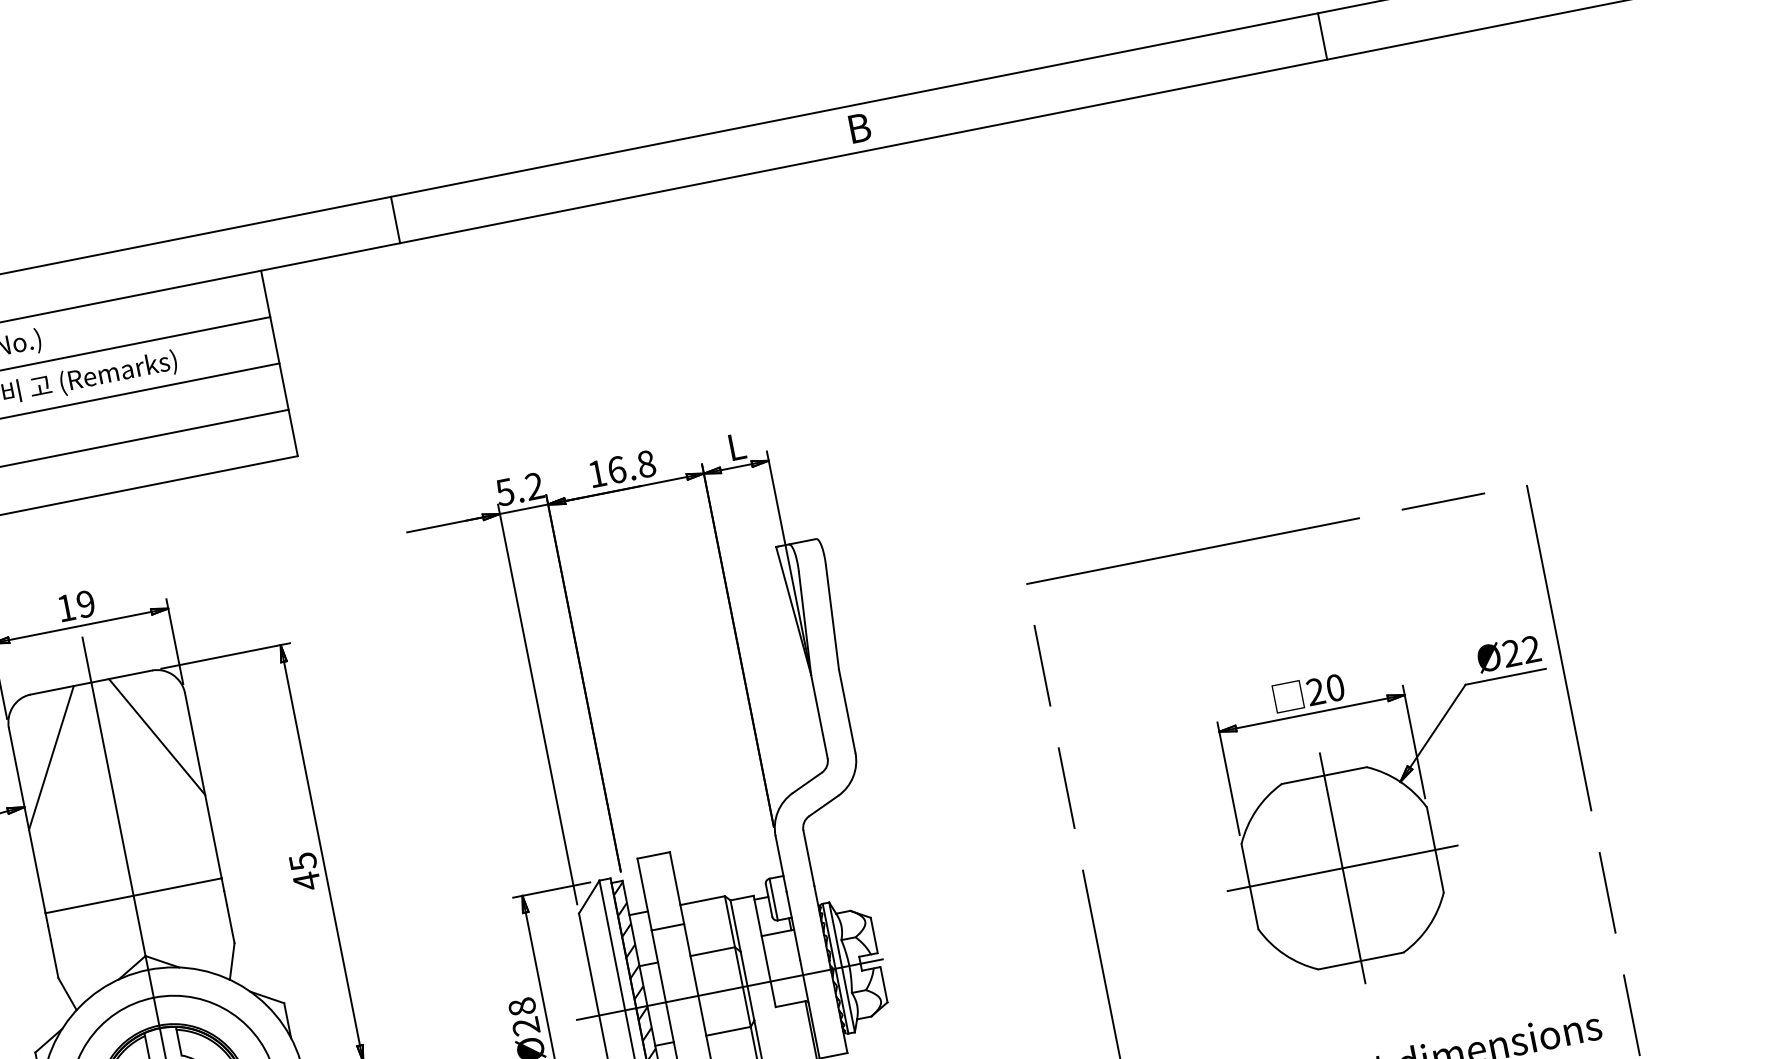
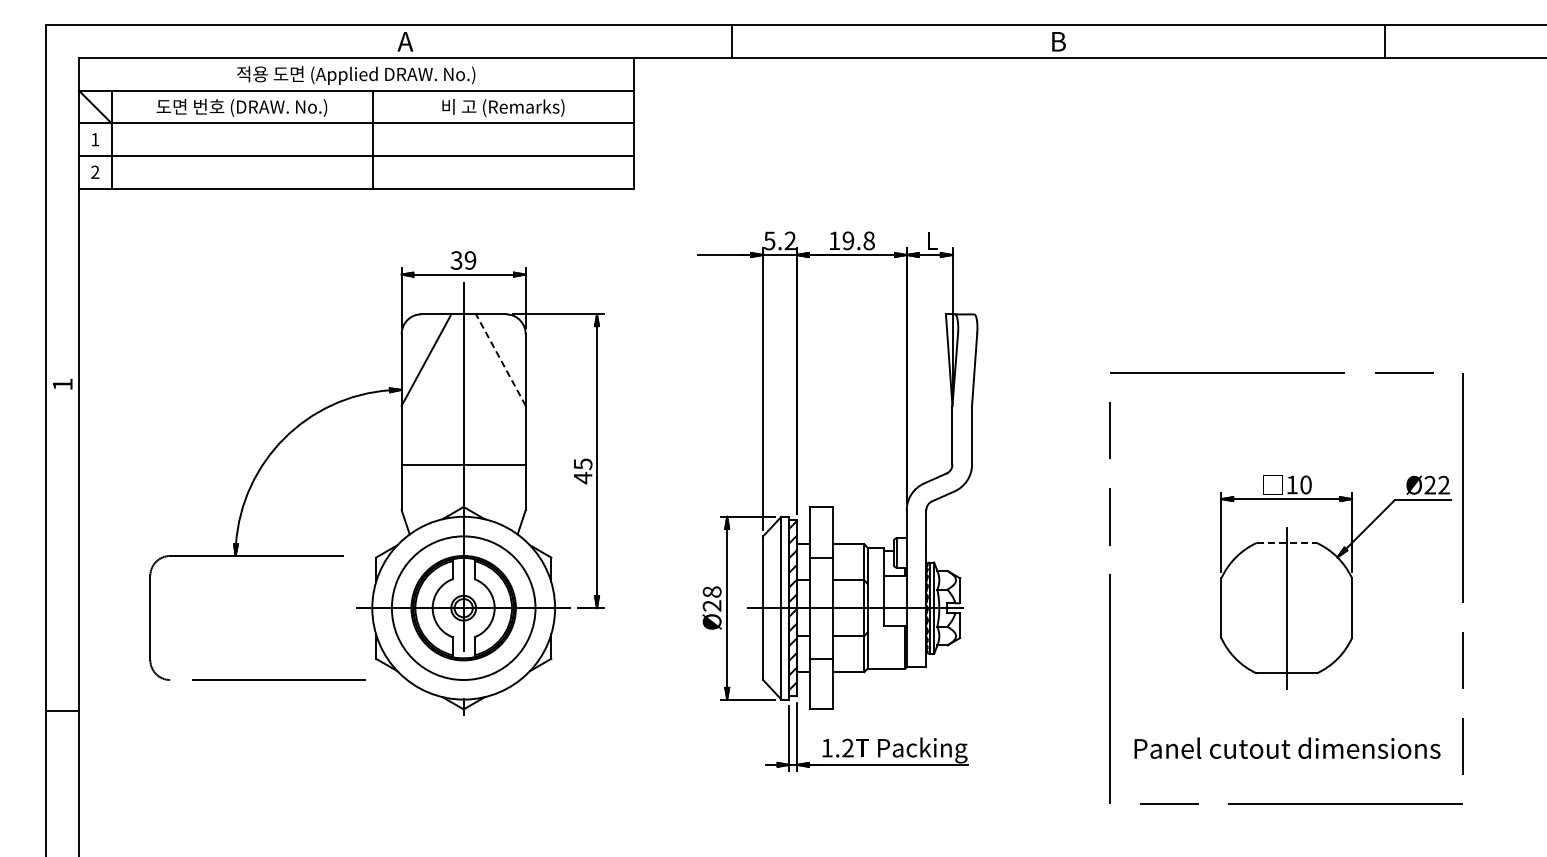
text: (617, 469) -> (848, 240), 16.8 -> 19.8
text: (66, 608) -> (456, 260), 19 -> 39
text: (1314, 691) -> (1291, 484), 20 -> 10
line: (156, 736) -> (500, 359), solid -> dashed
line: (1323, 775) -> (1286, 542), solid -> dashed
line: (1342, 868) -> (1286, 608), removed

